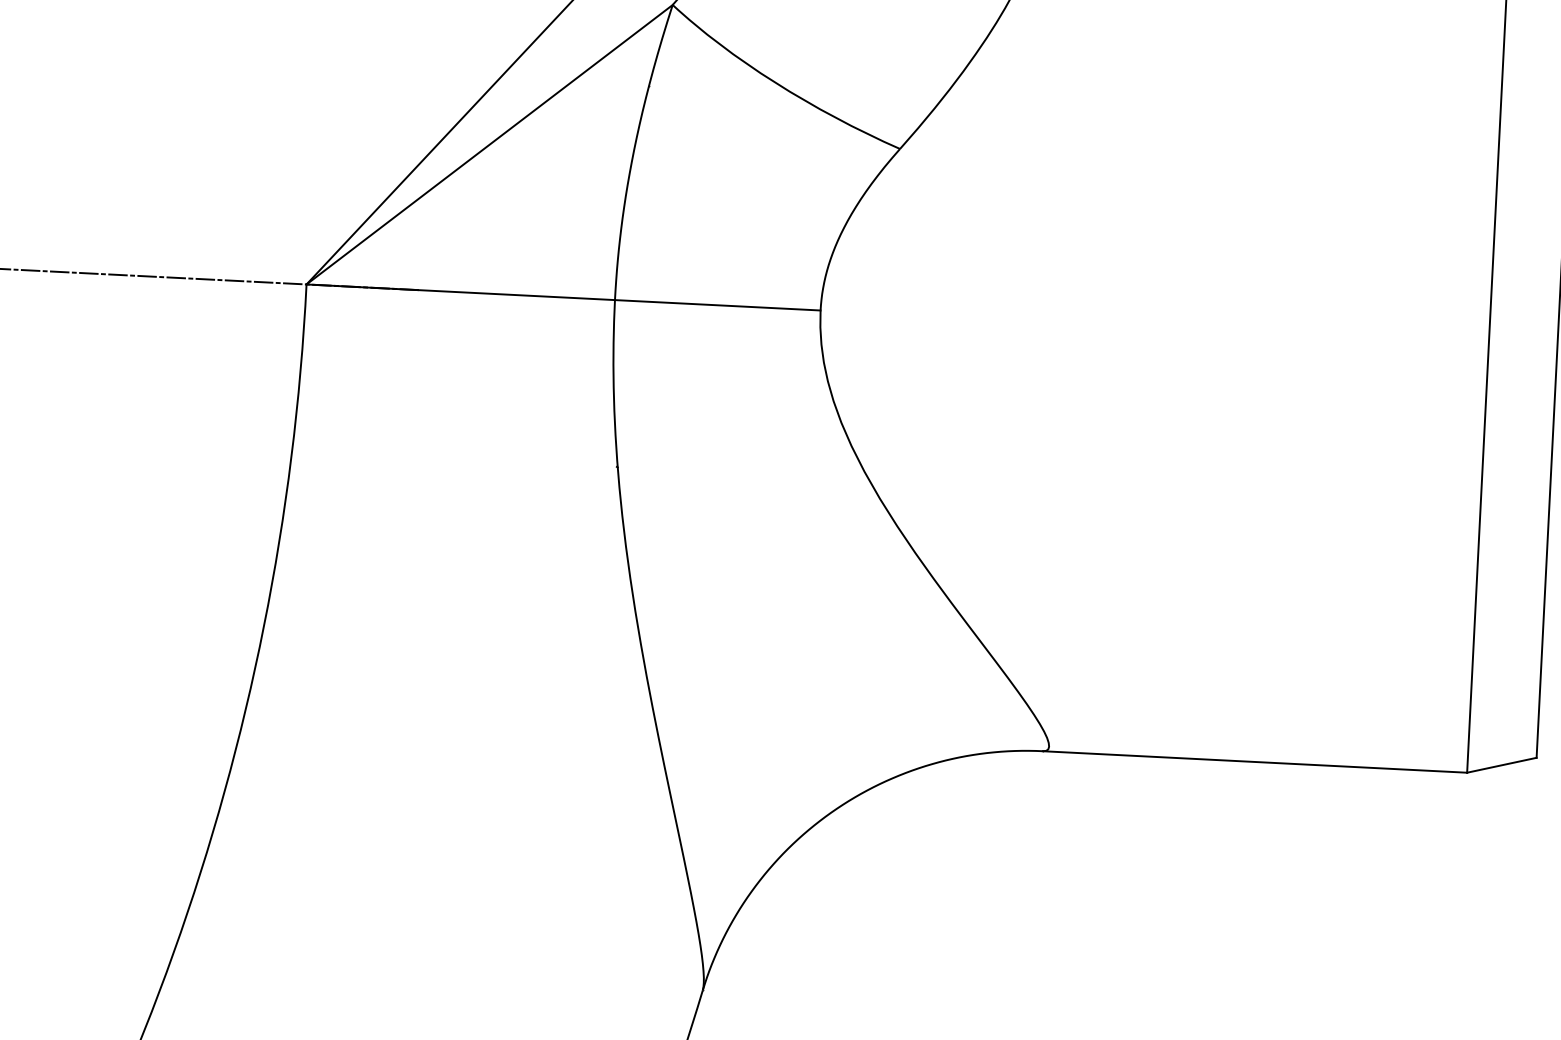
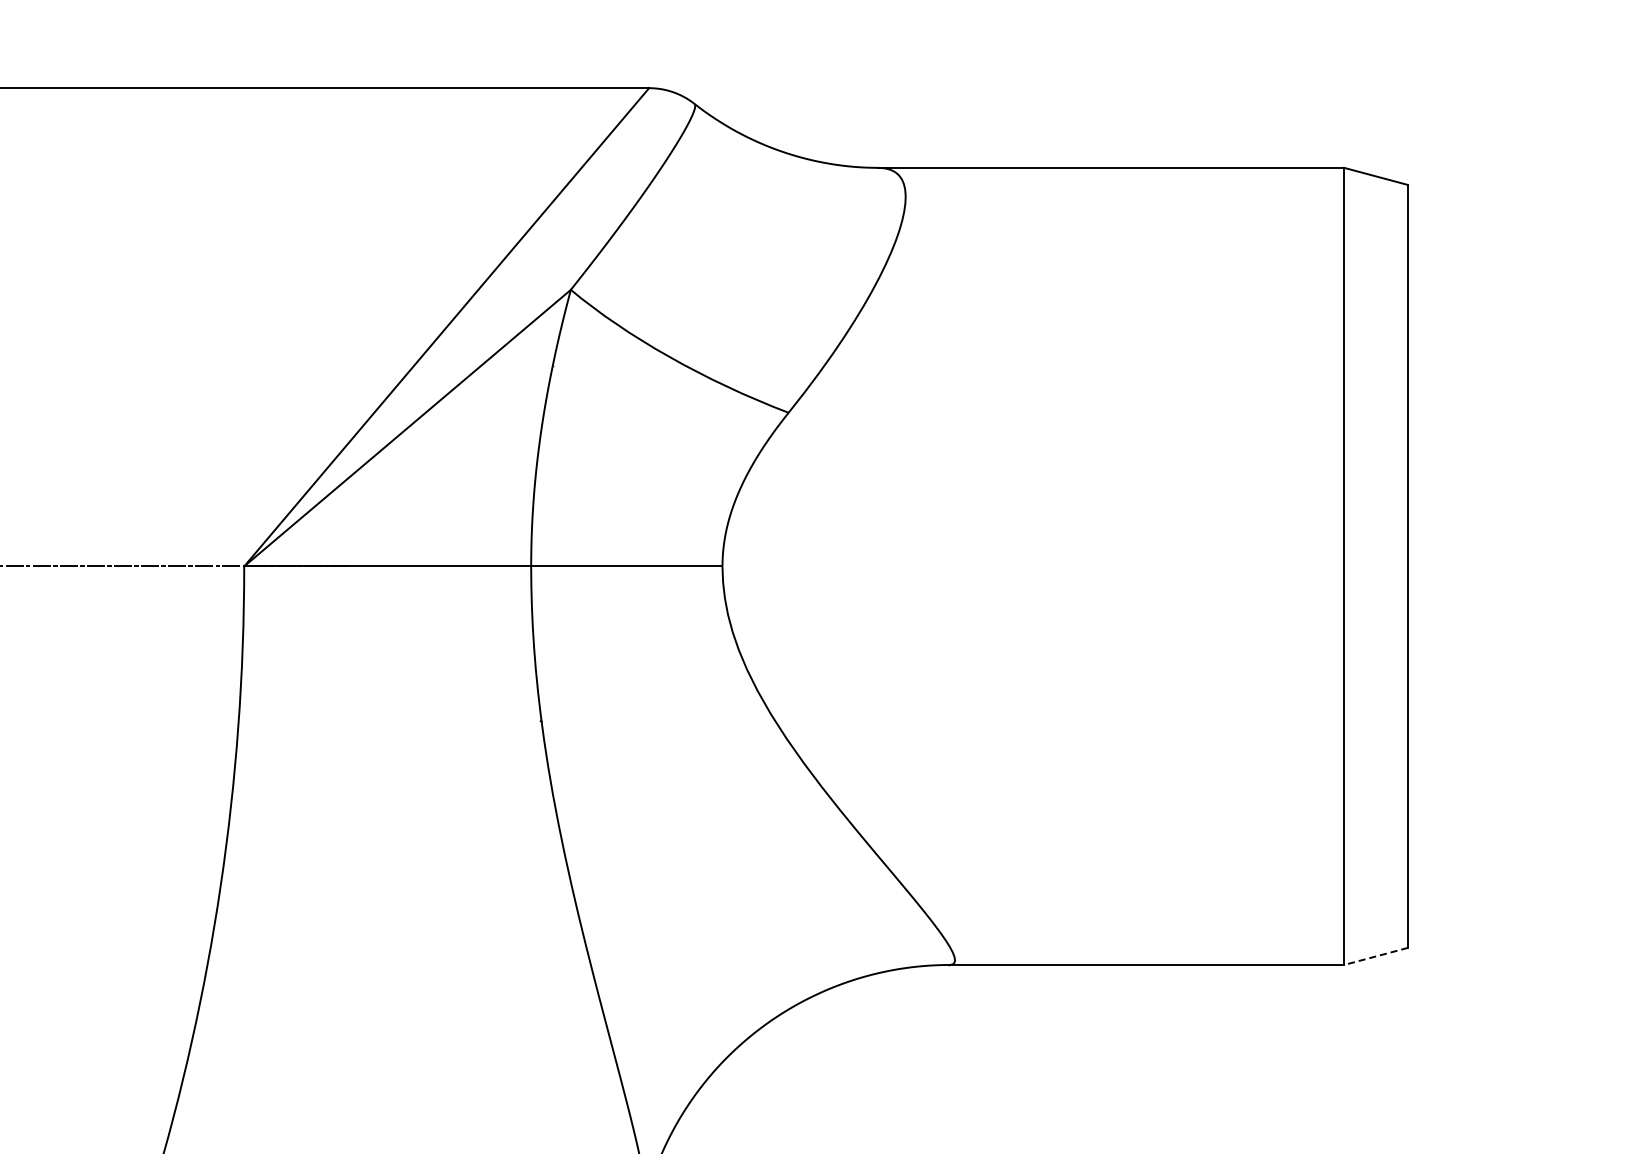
line: (1501, 765) -> (1375, 956), solid -> dashed

